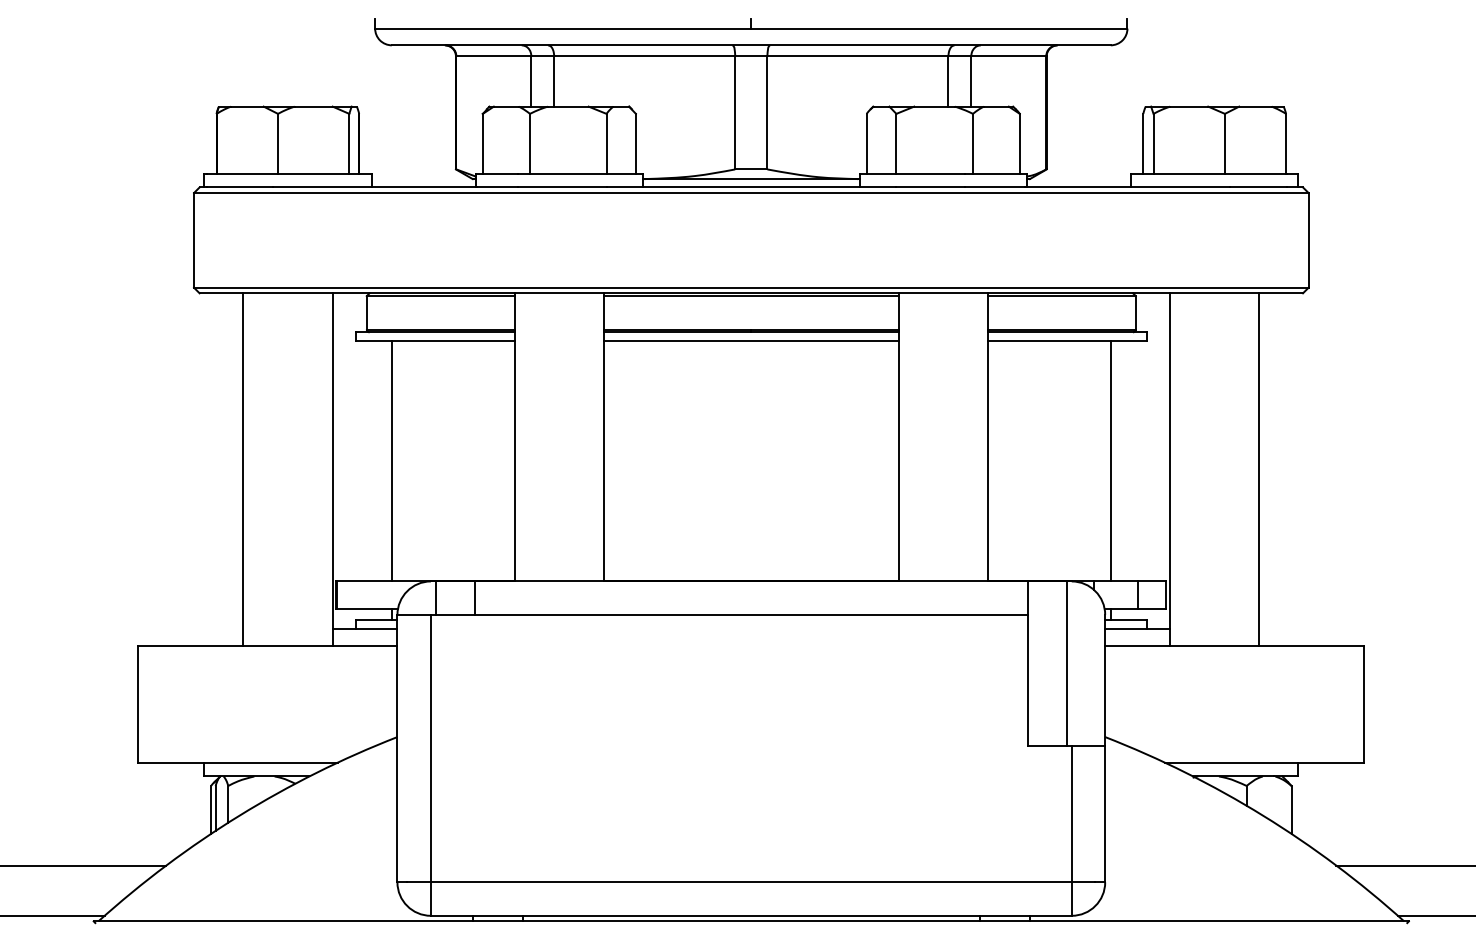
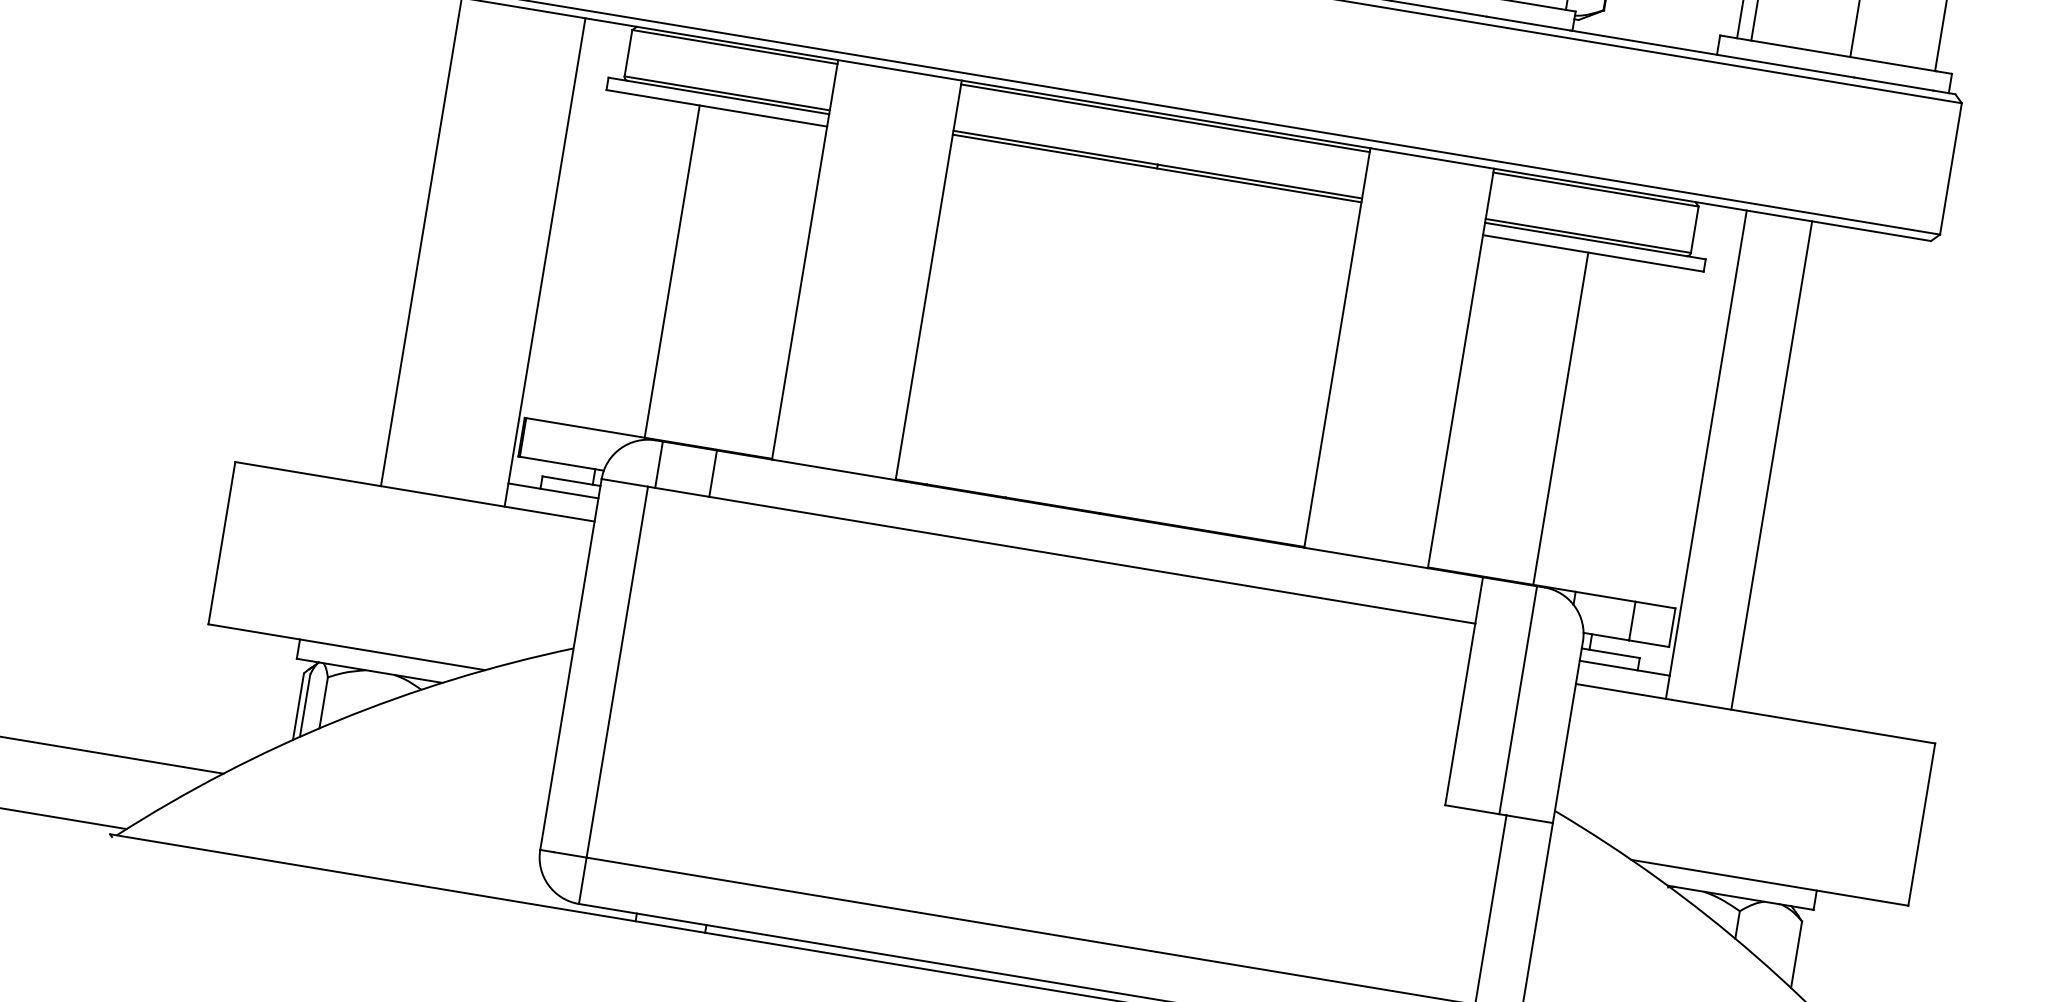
line: (750, 341) -> (1153, 181), removed
line: (391, 460) -> (671, 270), moved
line: (1110, 460) -> (1560, 417), moved
line: (1259, 469) -> (1772, 465), moved

